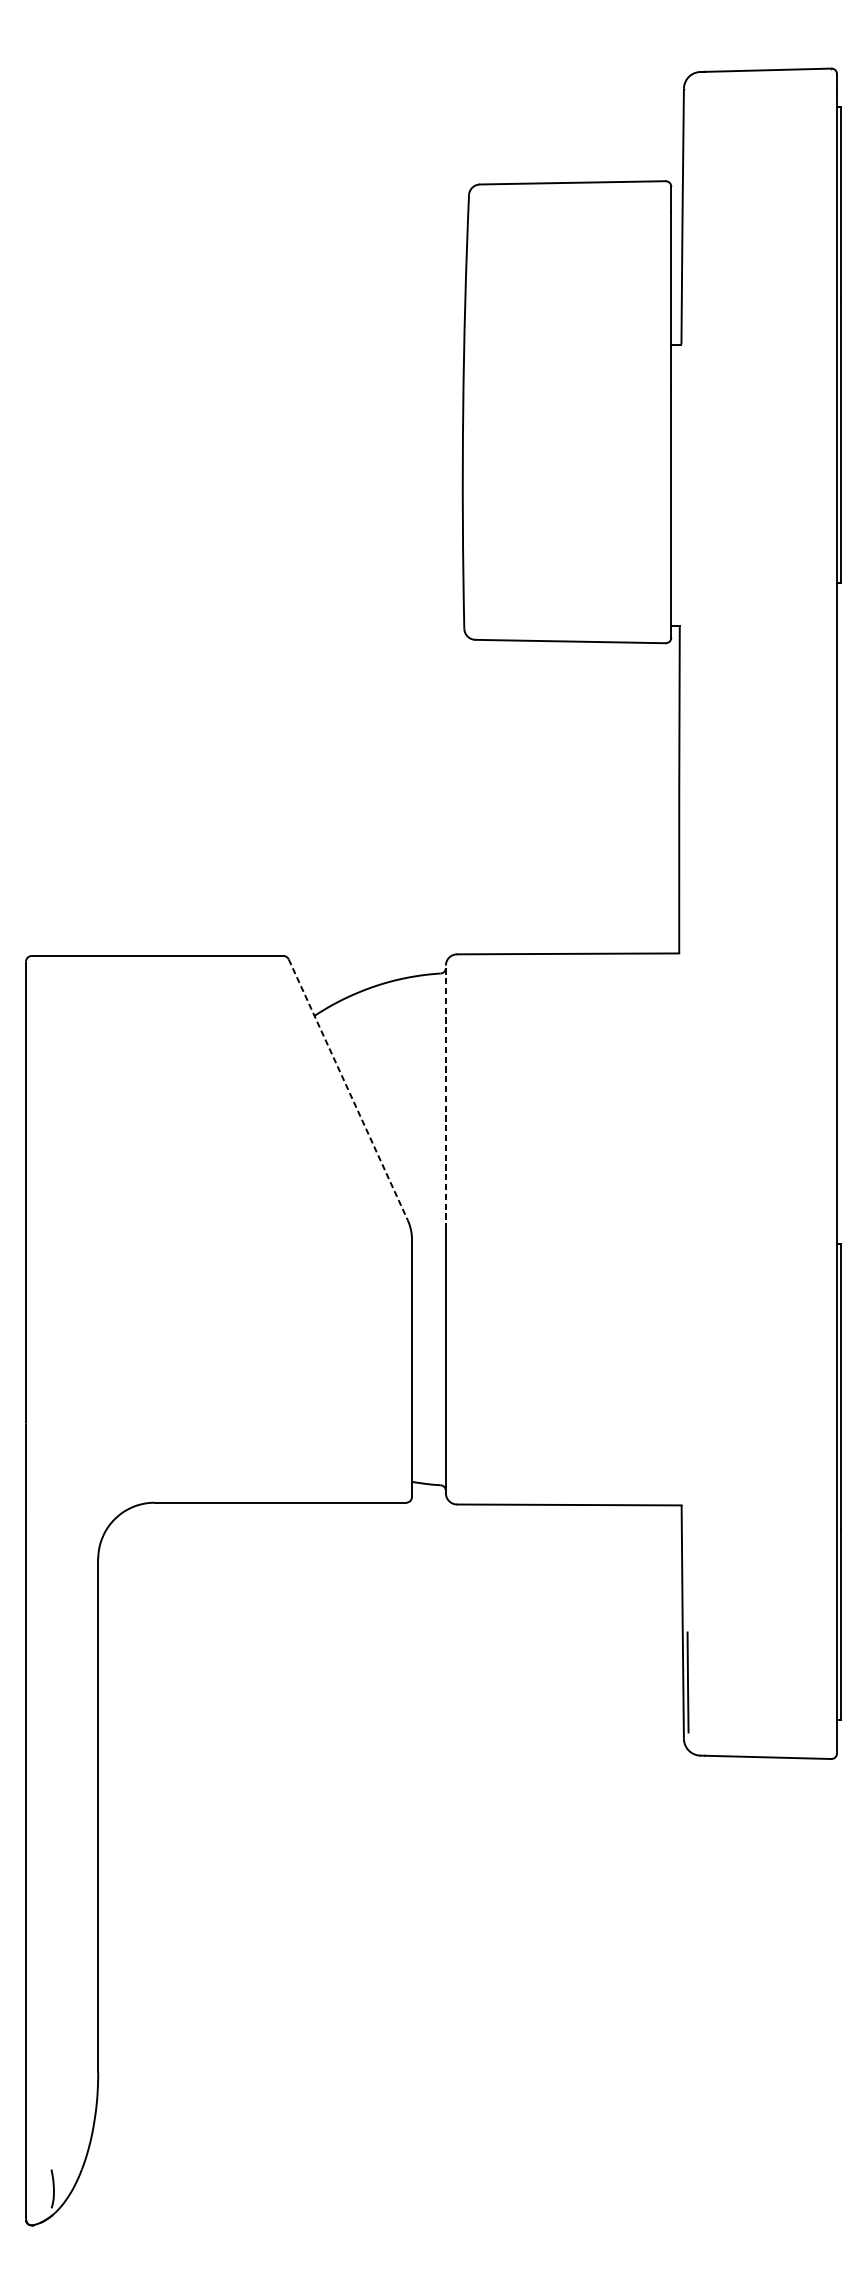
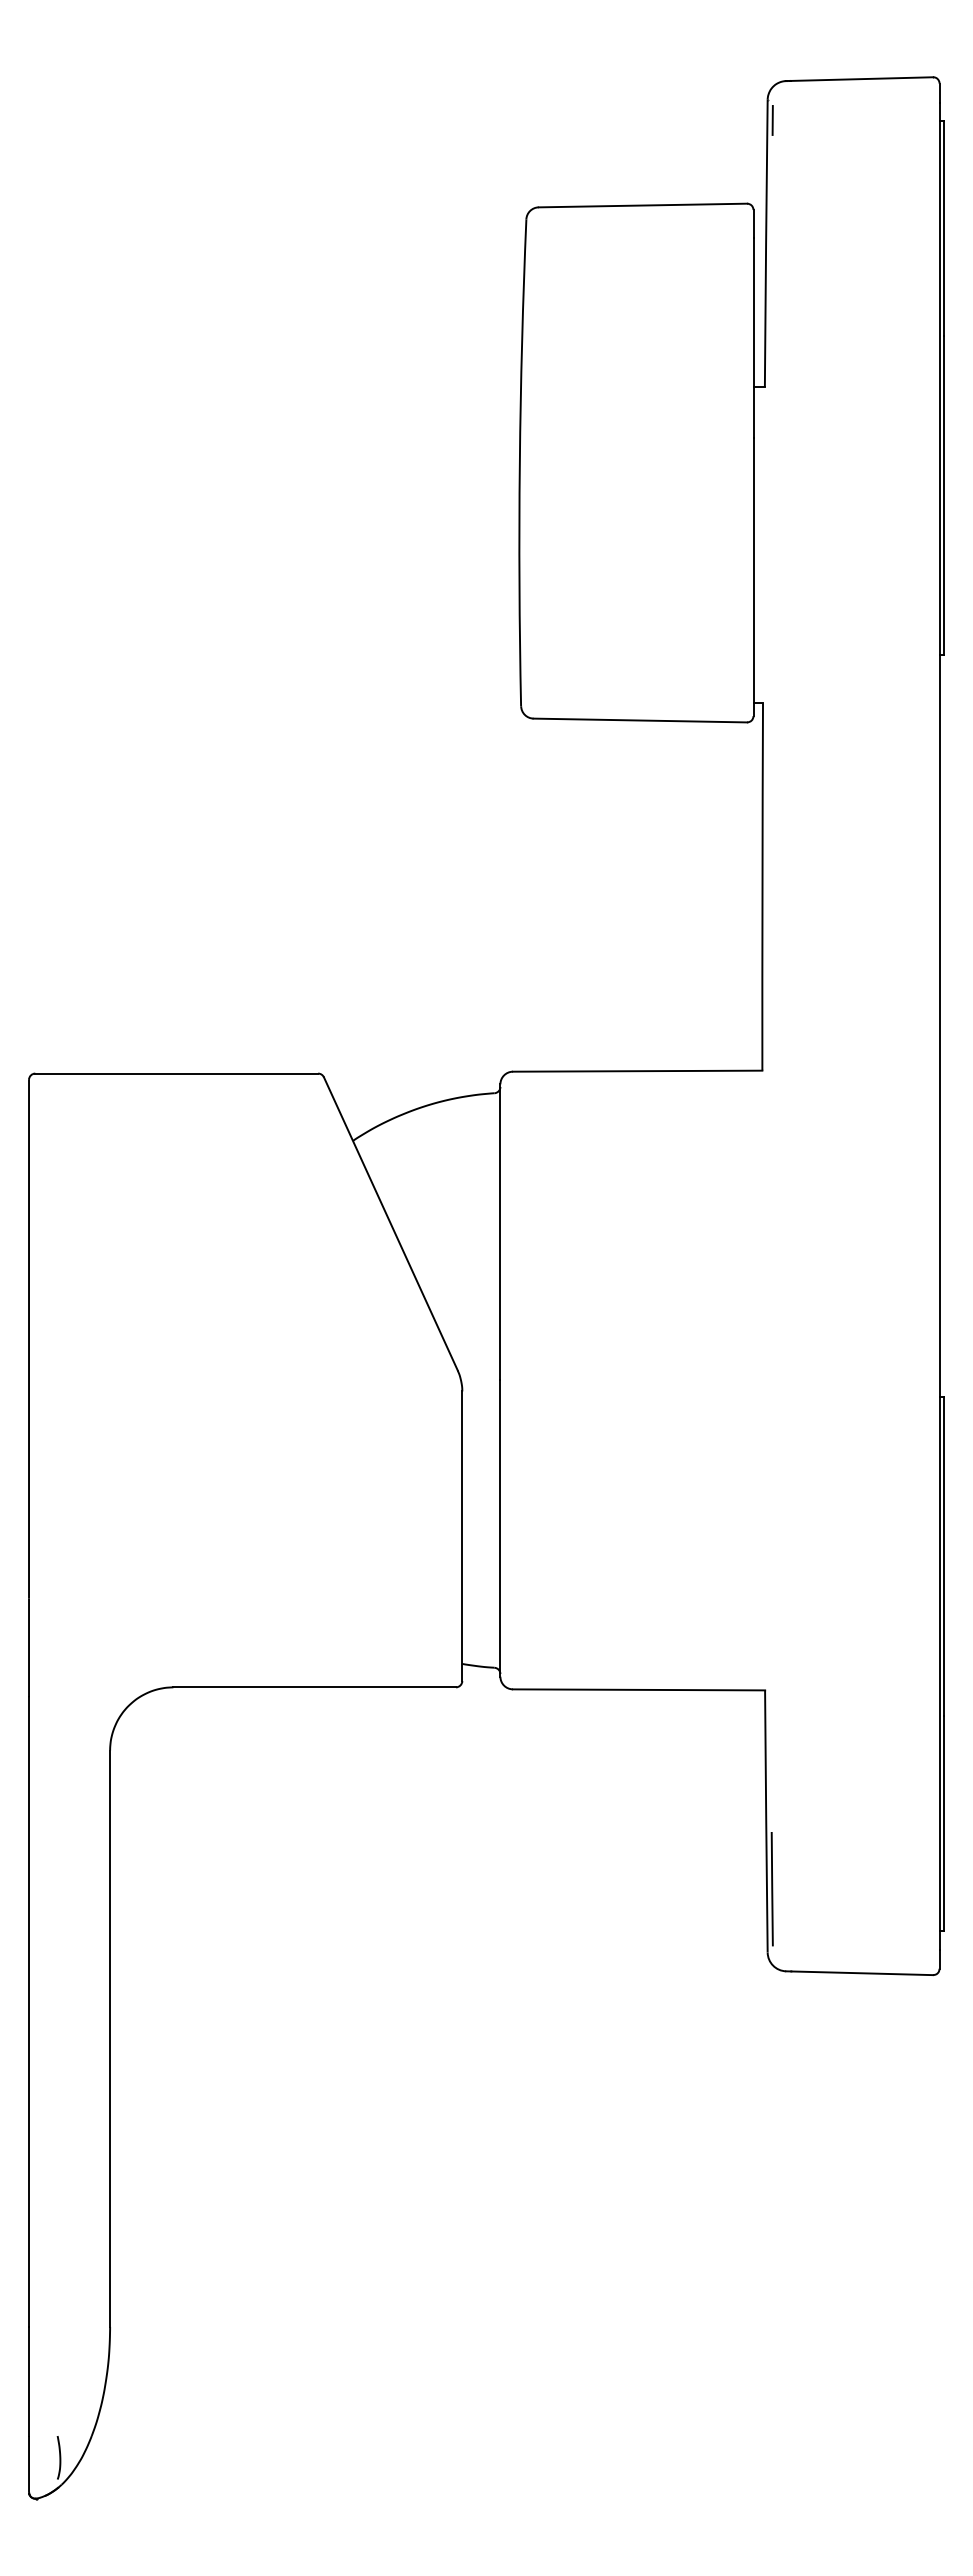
line: (688, 107) -> (772, 120), added
line: (348, 1090) -> (391, 1224), dashed -> solid
line: (445, 1096) -> (500, 1231), dashed -> solid

